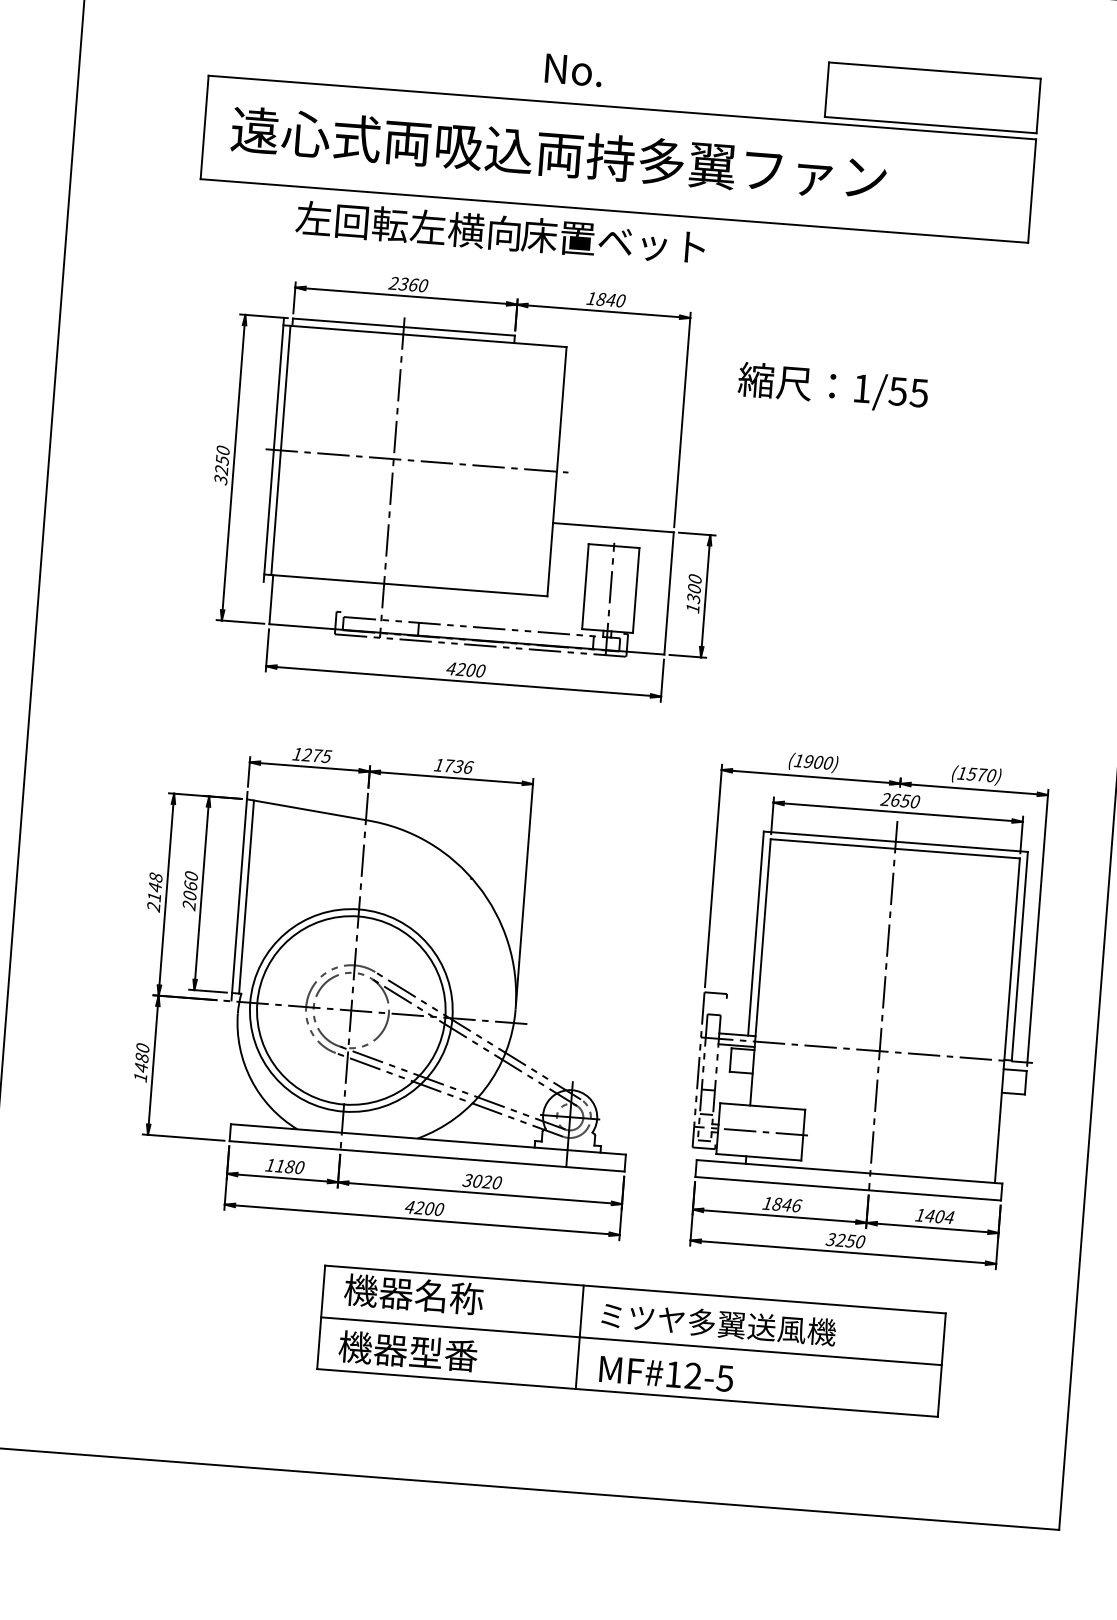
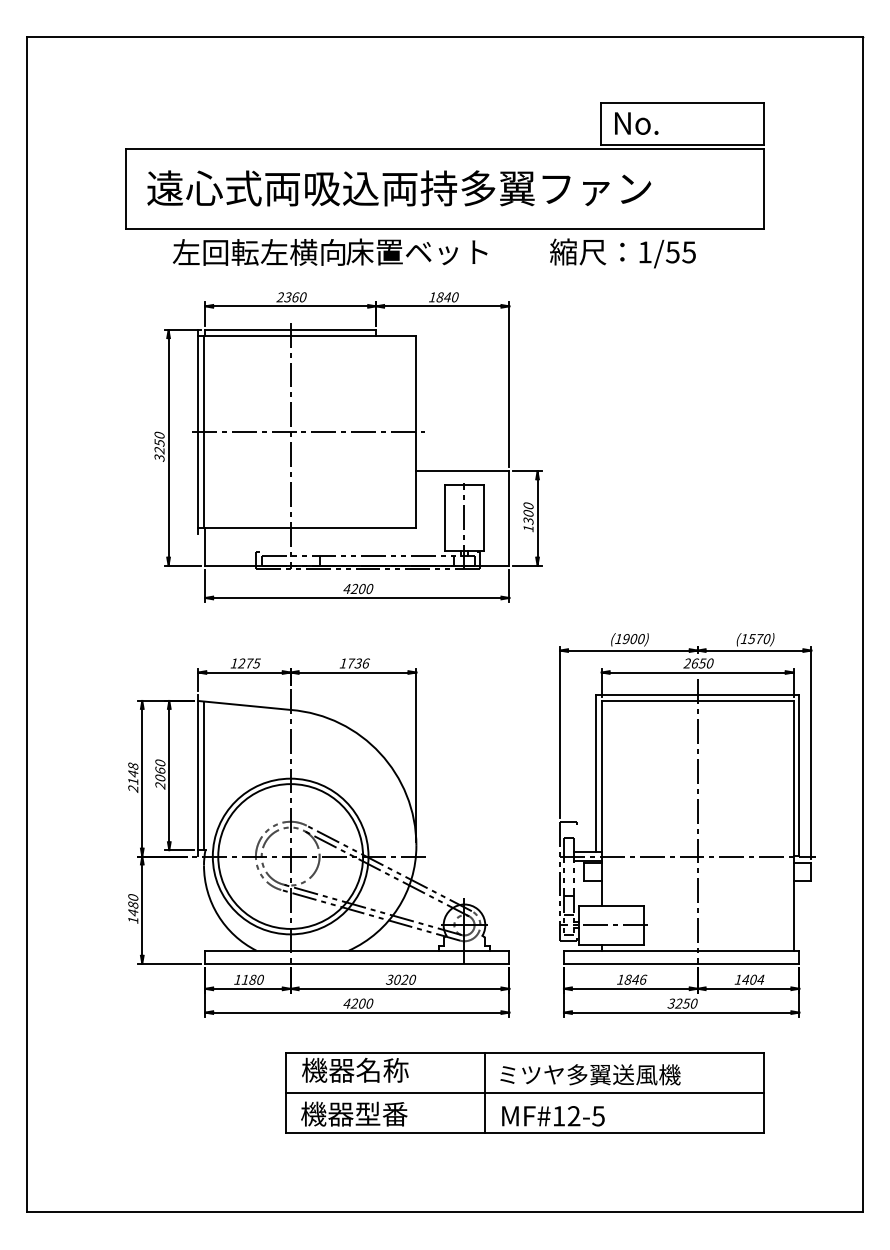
text: (573, 70) -> (636, 123), moved
text: (499, 231) -> (329, 251), moved
text: (832, 387) -> (622, 253), moved

